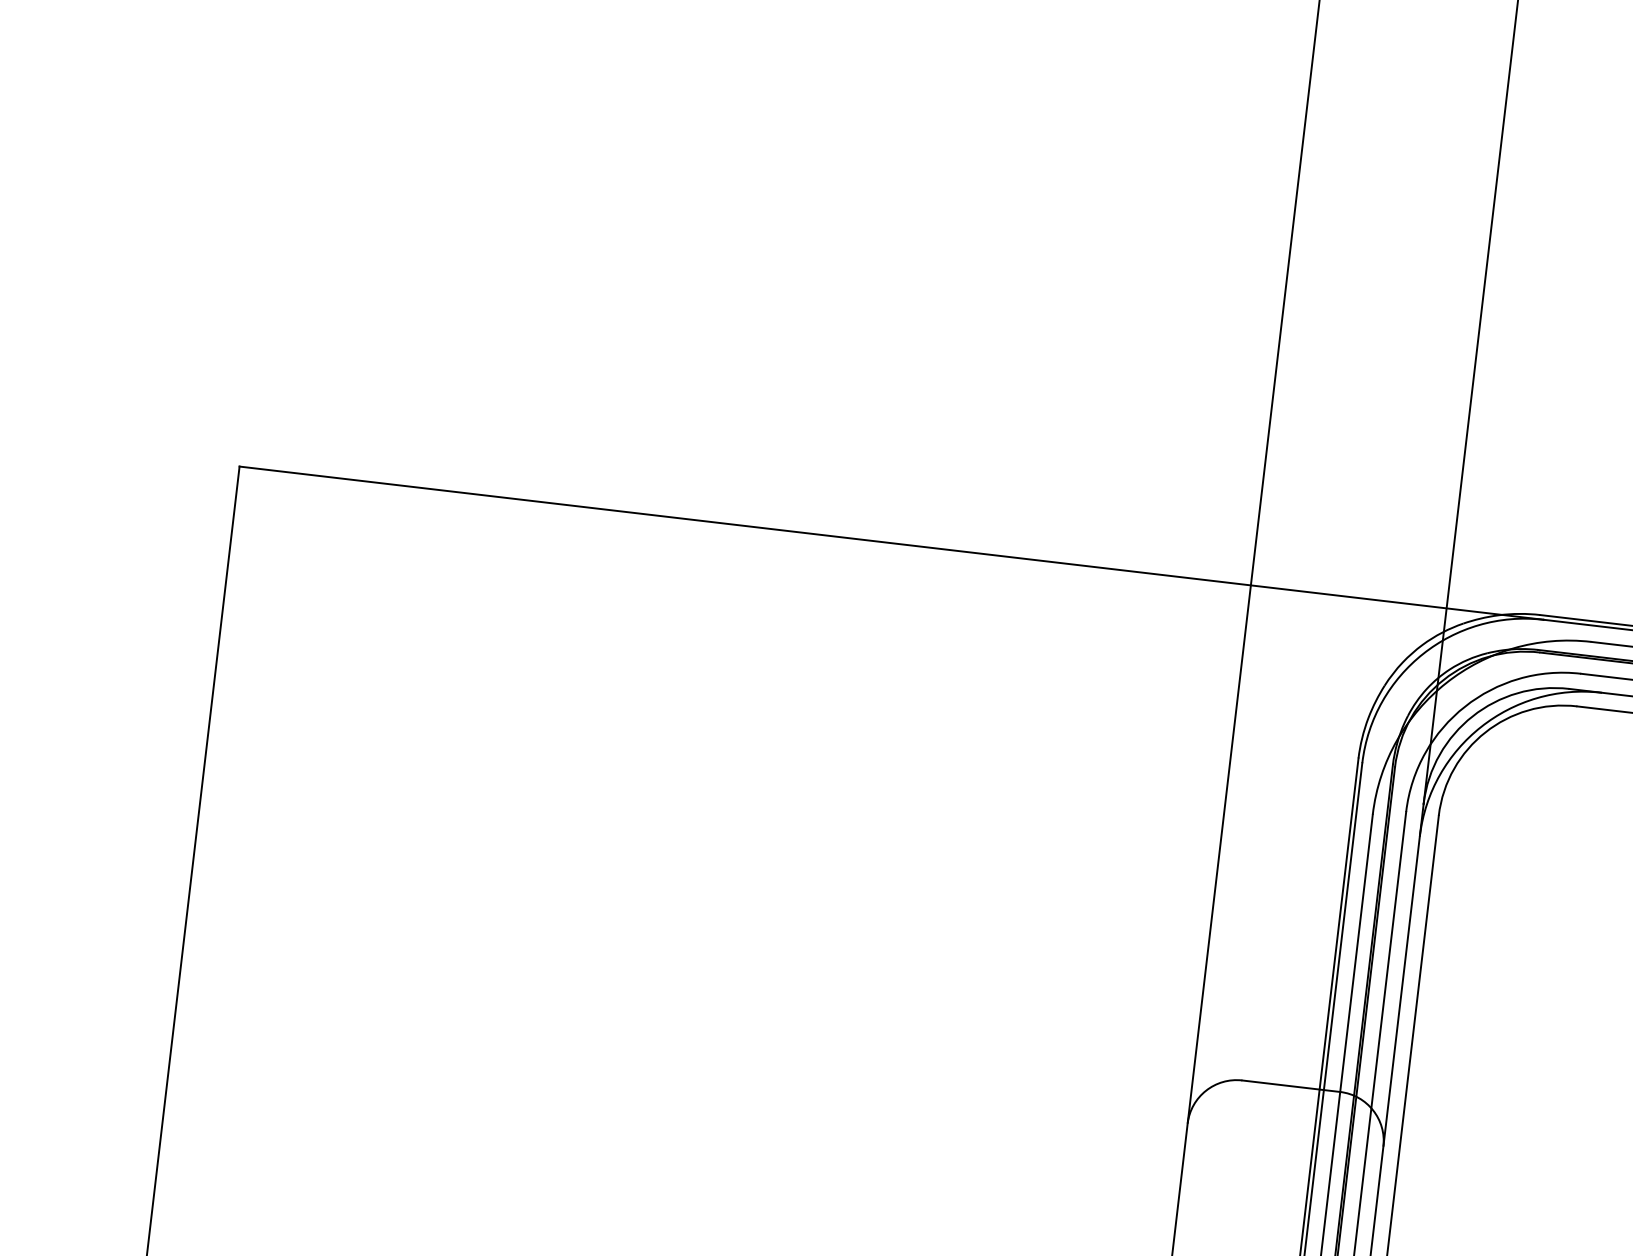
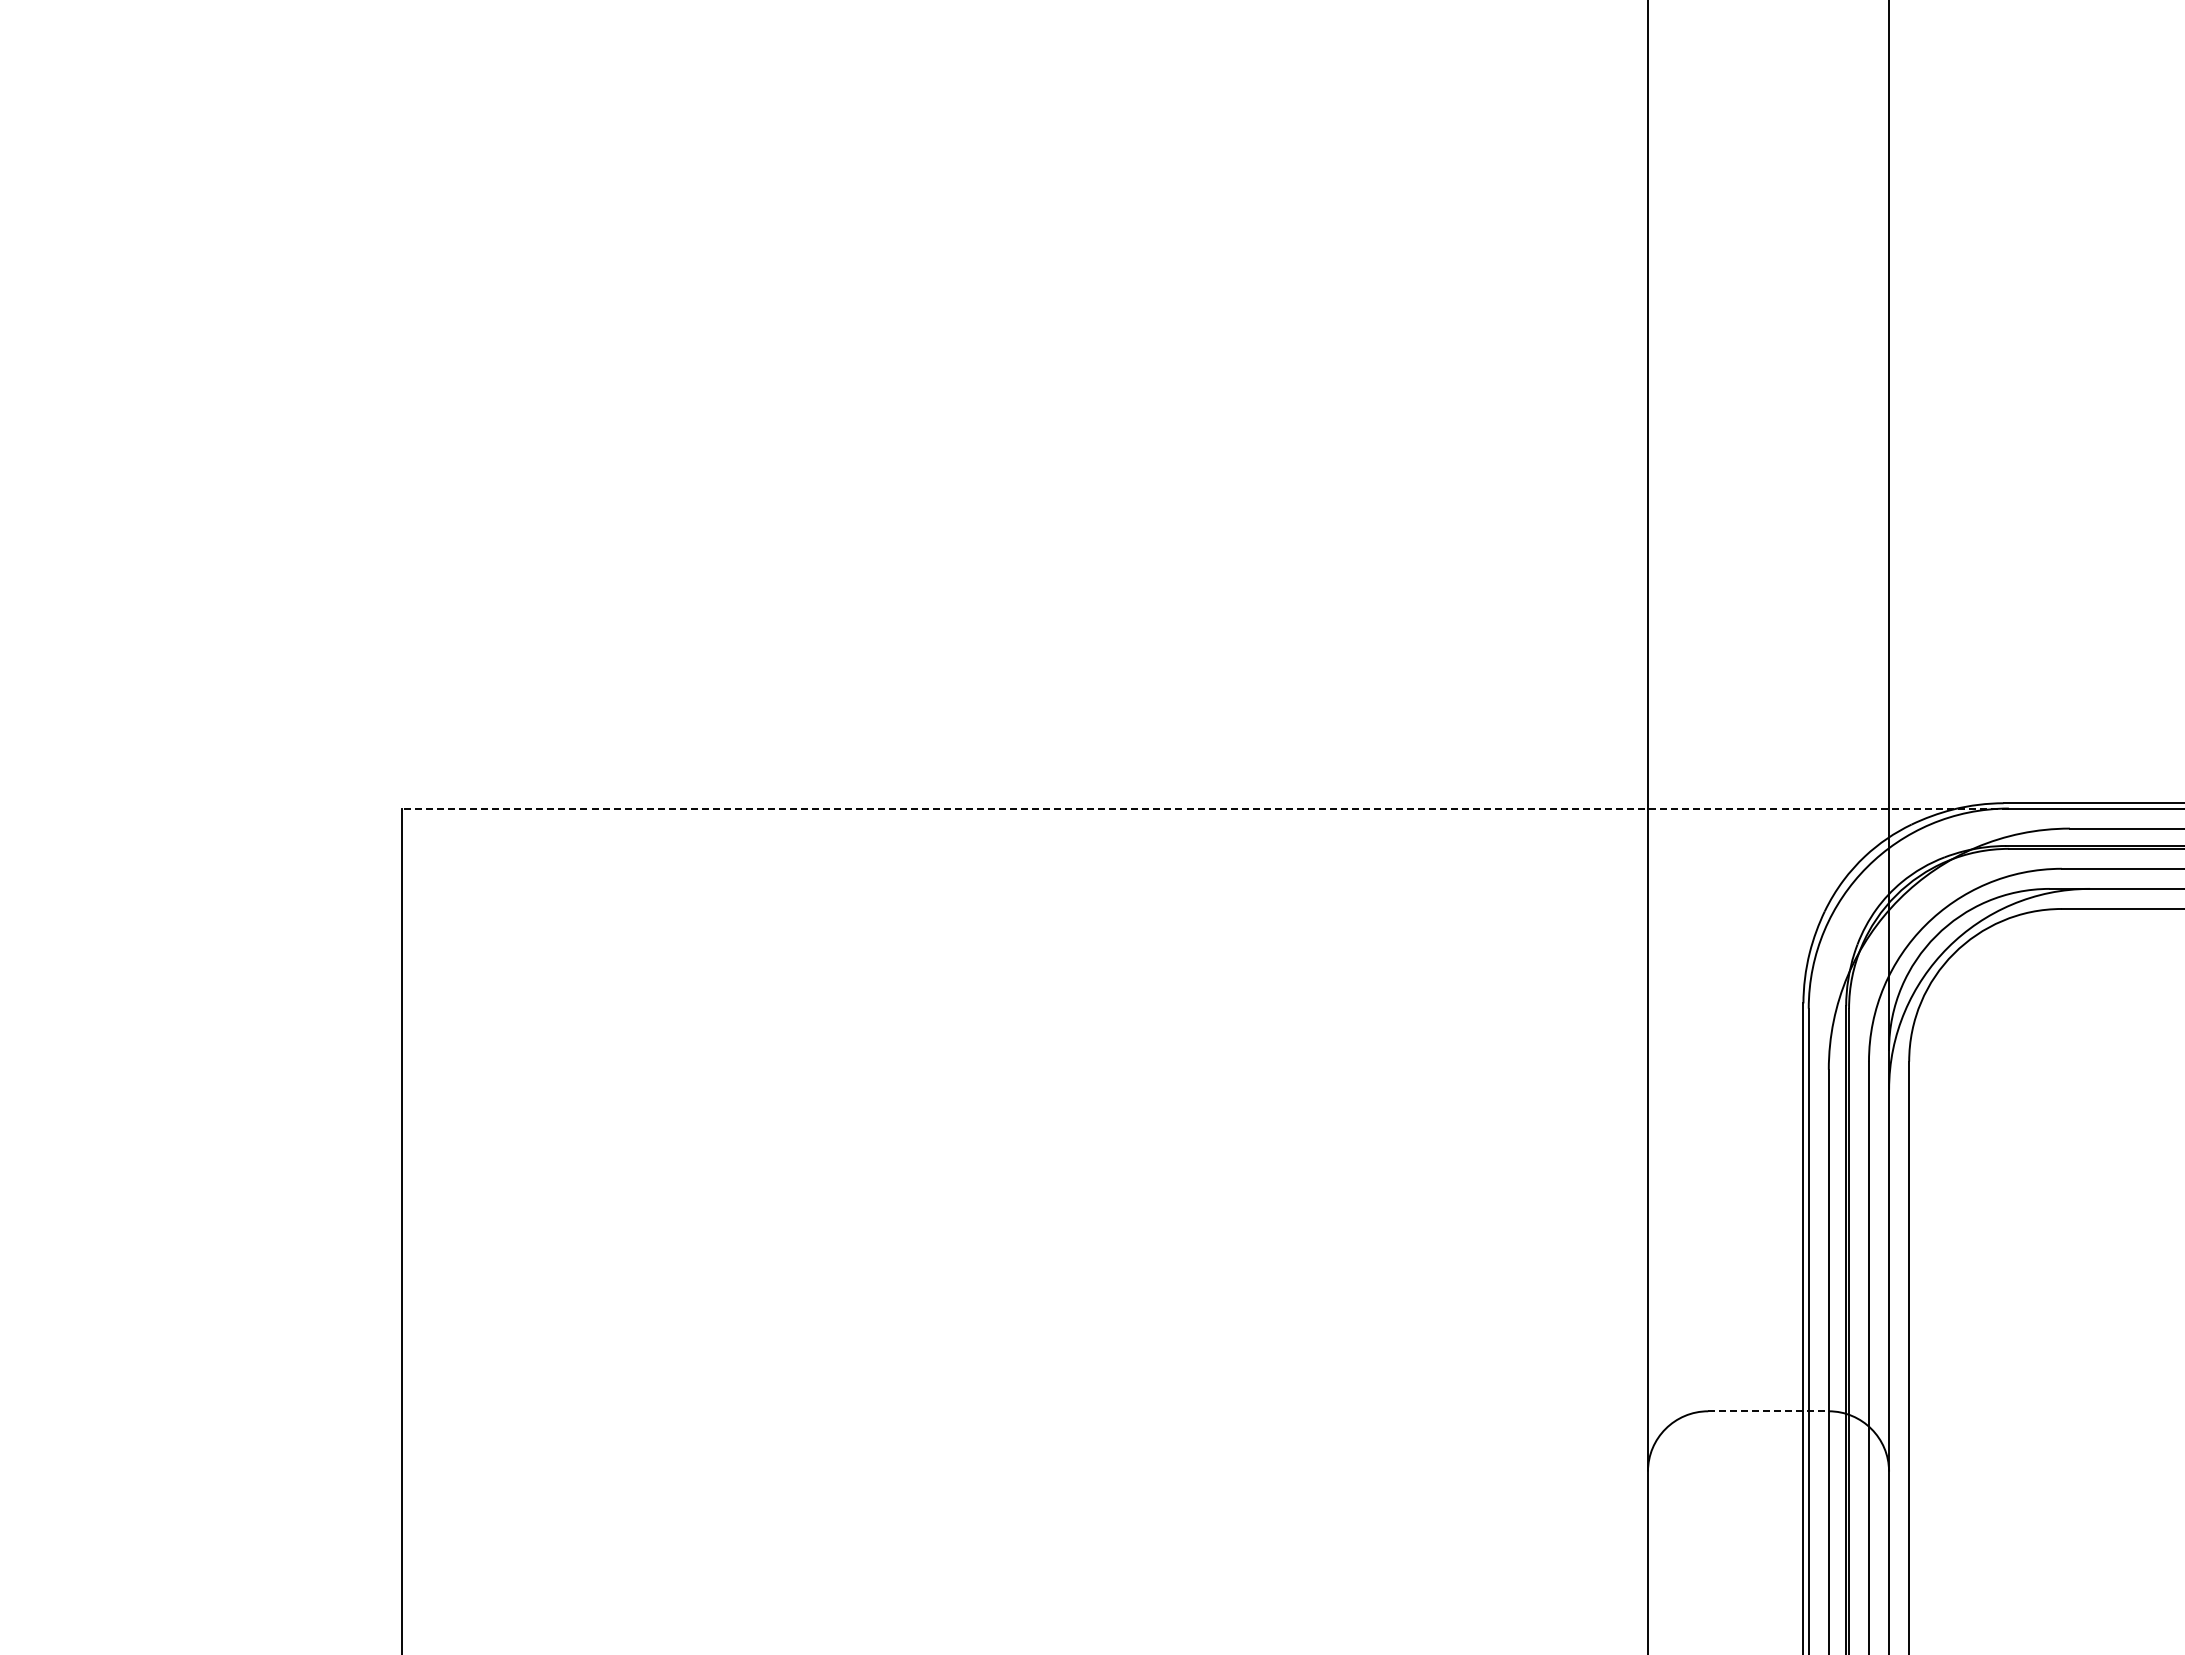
line: (891, 543) -> (1205, 808), solid -> dashed
line: (1292, 1086) -> (1769, 1411), solid -> dashed

